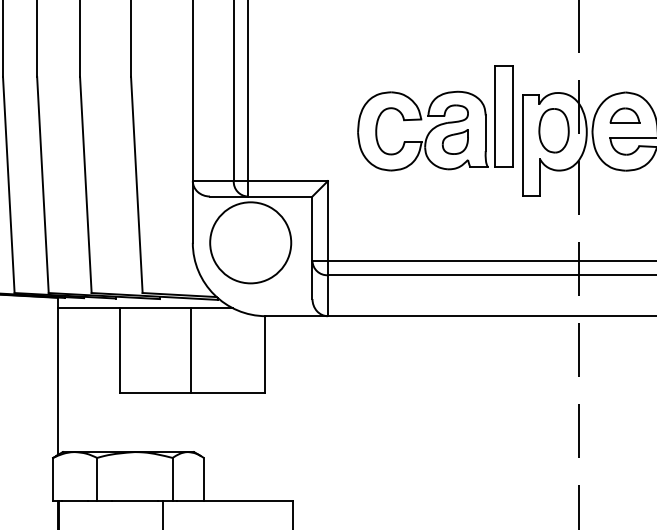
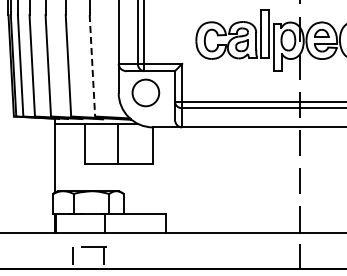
line: (137, 184) -> (92, 65), solid -> dashed
circle: (249, 241) -> (145, 92), size x0.7

